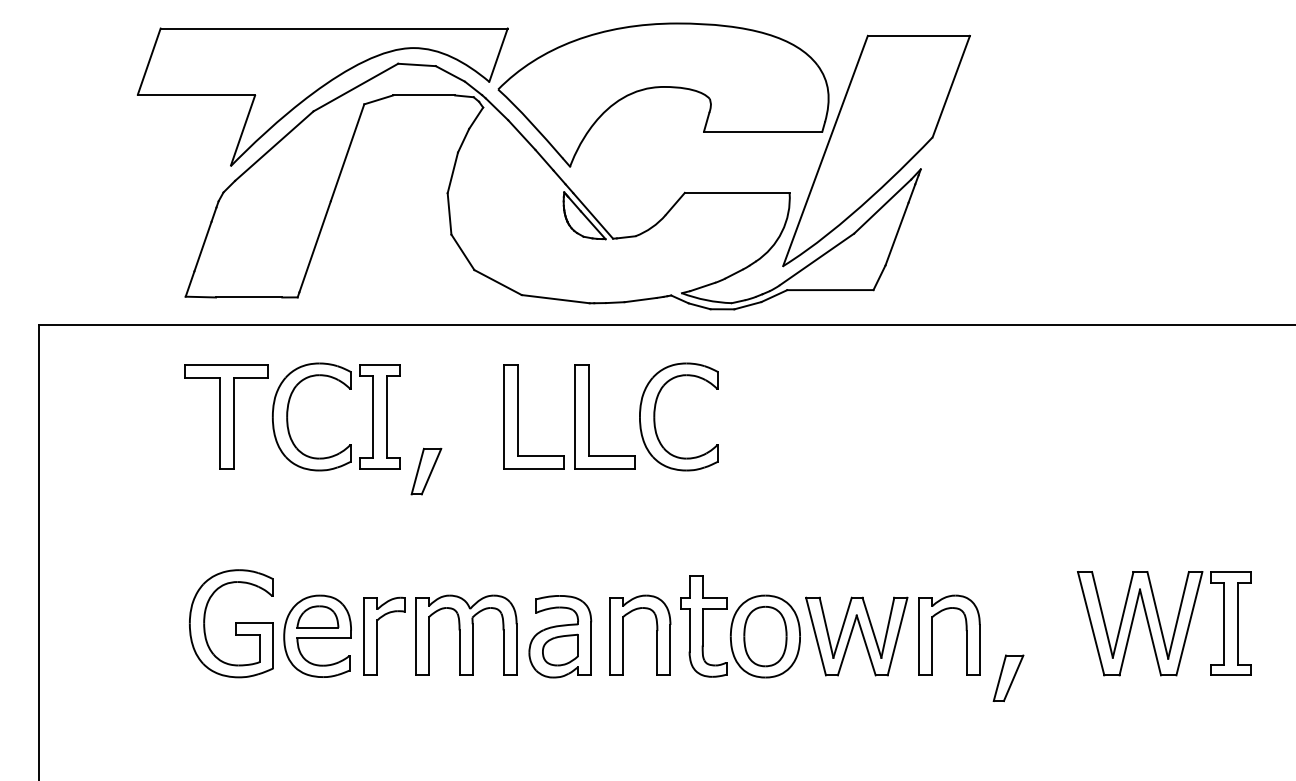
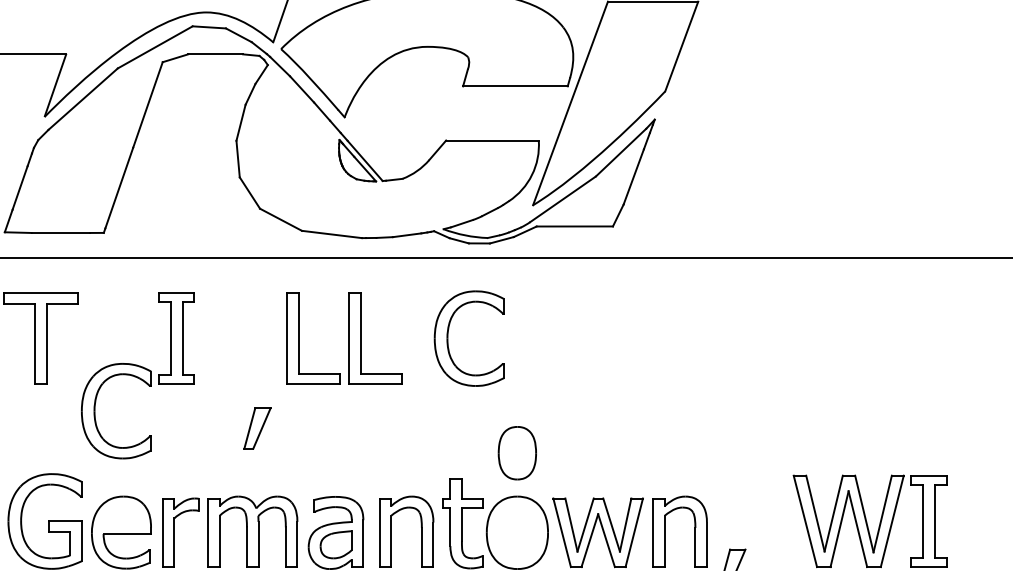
part: (288, 416) -> (95, 410), moved
part: (655, 416) -> (448, 338), moved
part: (426, 471) -> (257, 428), moved
part: (317, 616) -> (121, 515), removed
part: (765, 636) -> (517, 453), moved

